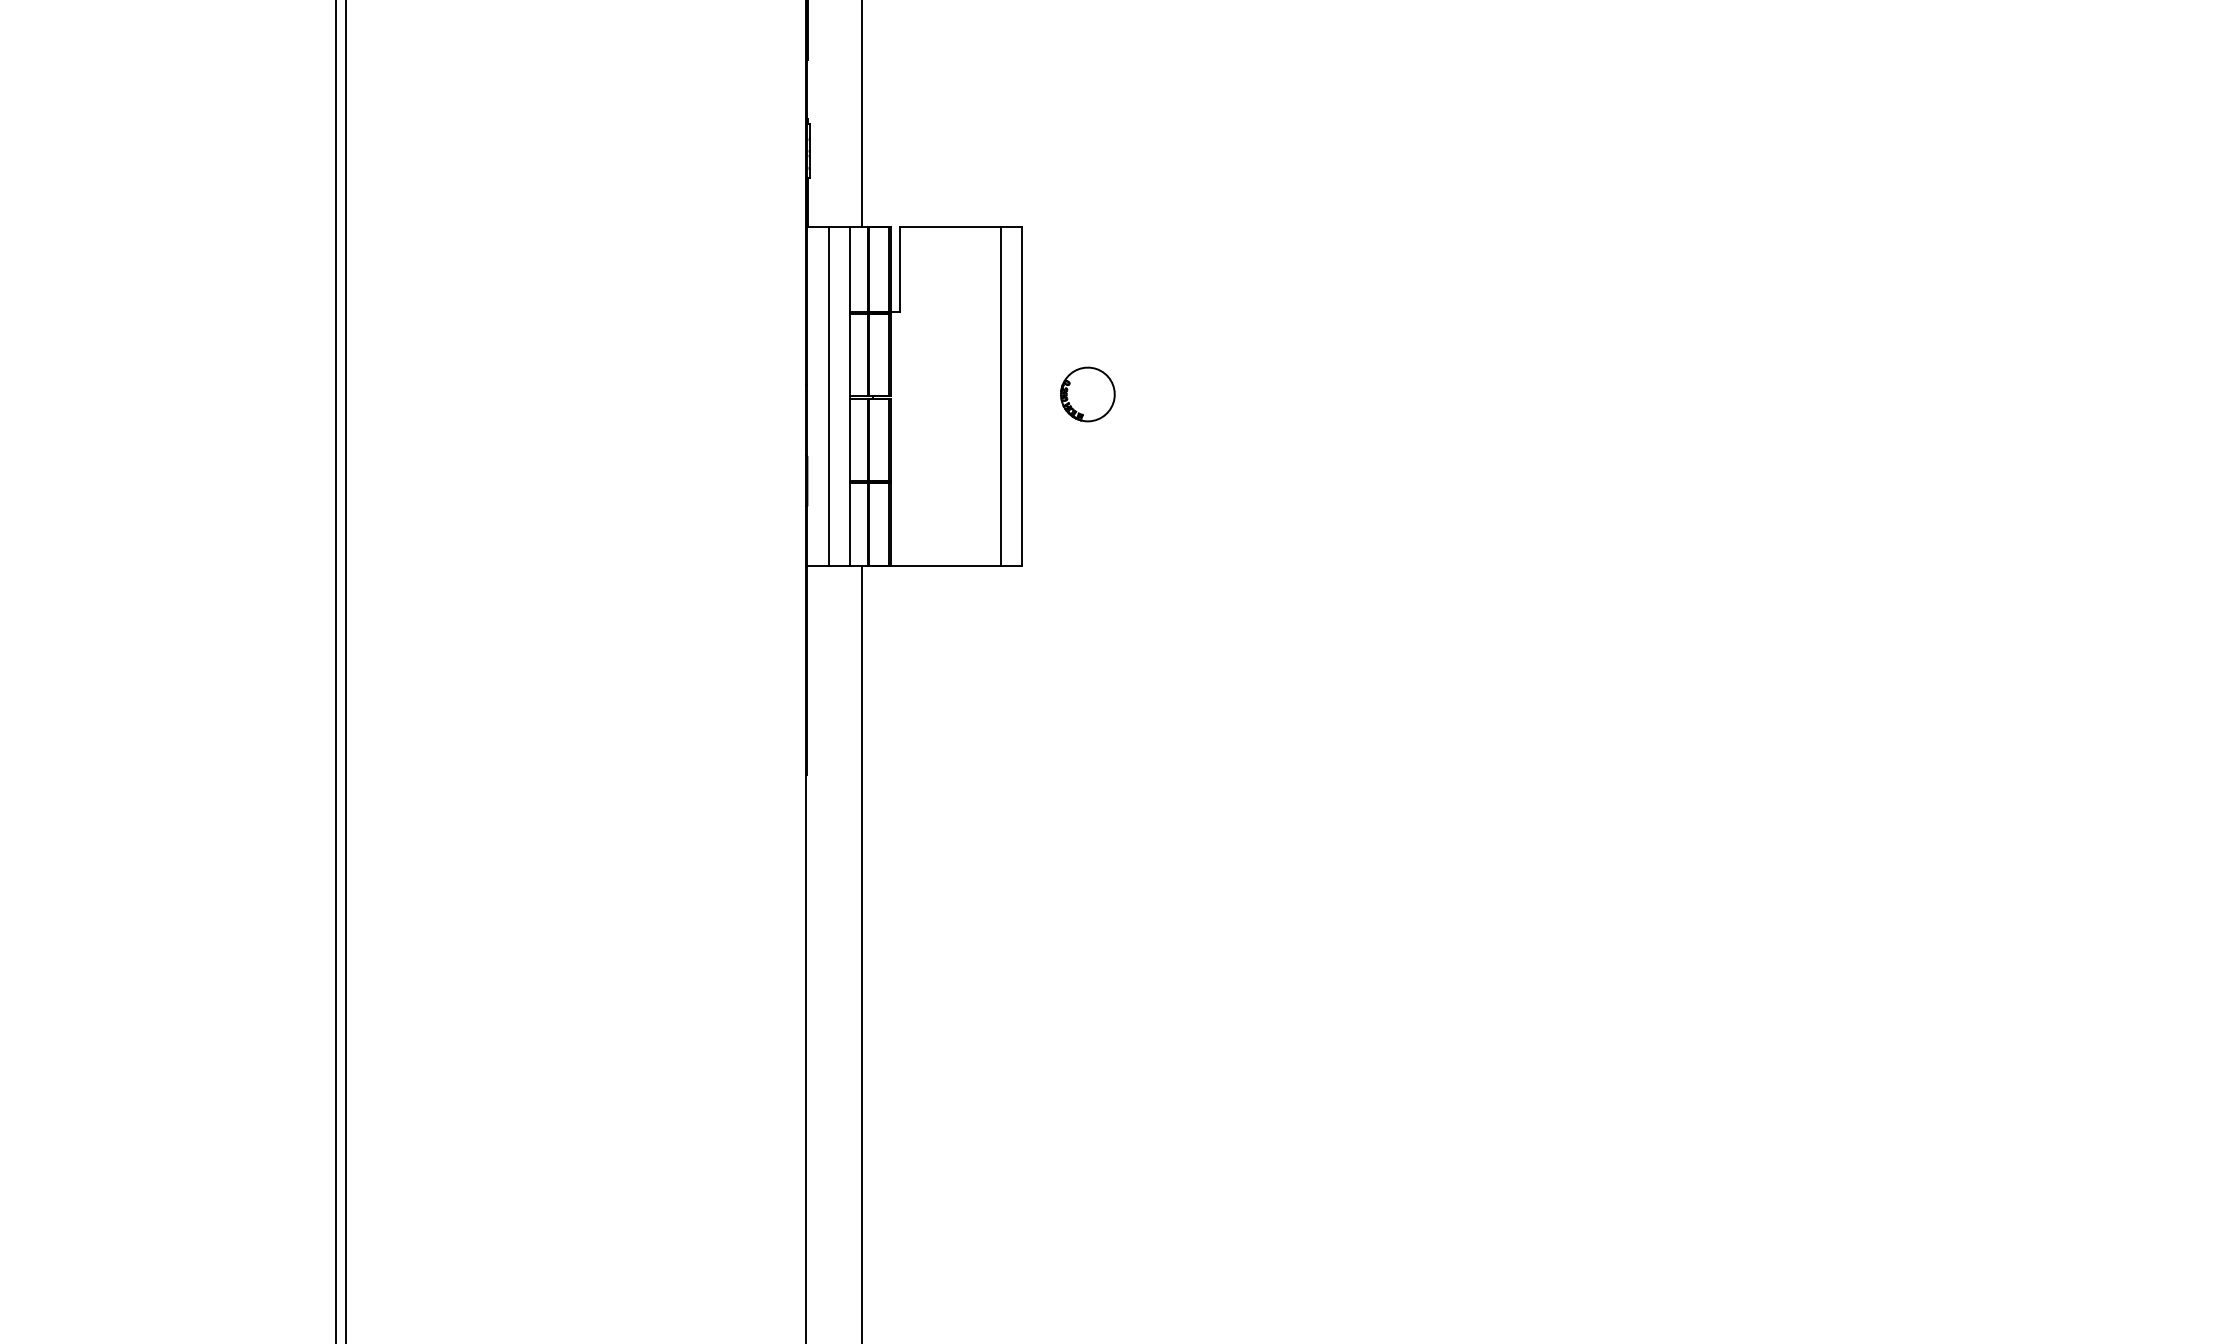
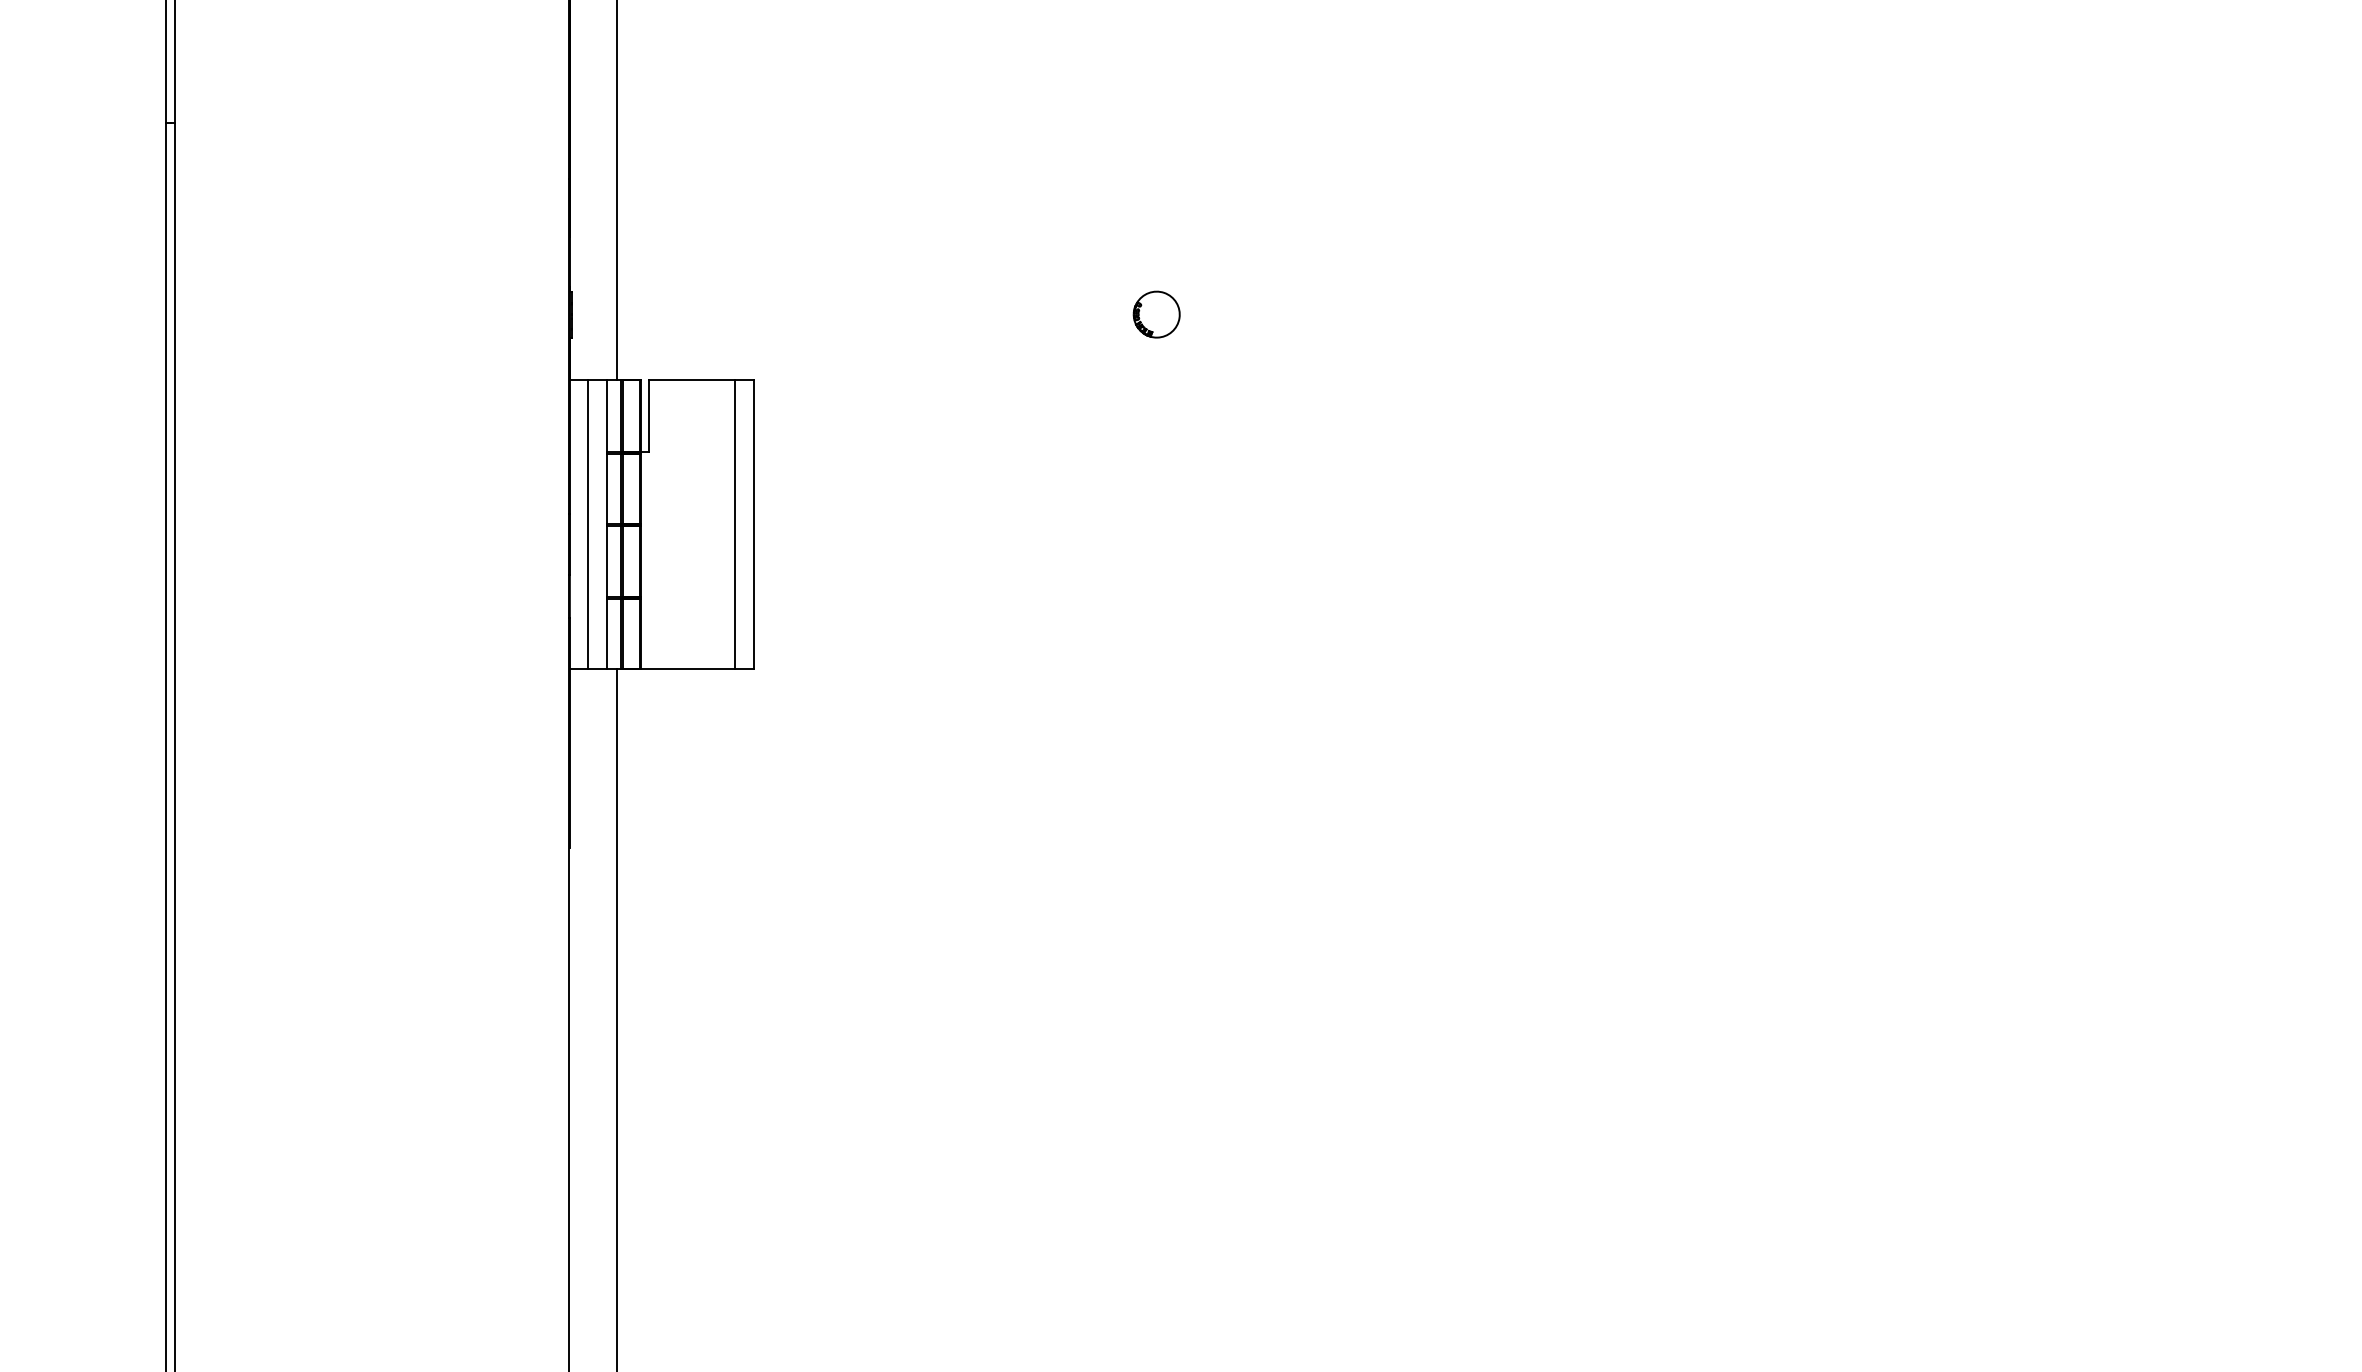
part: (1087, 394) -> (1156, 314), moved

